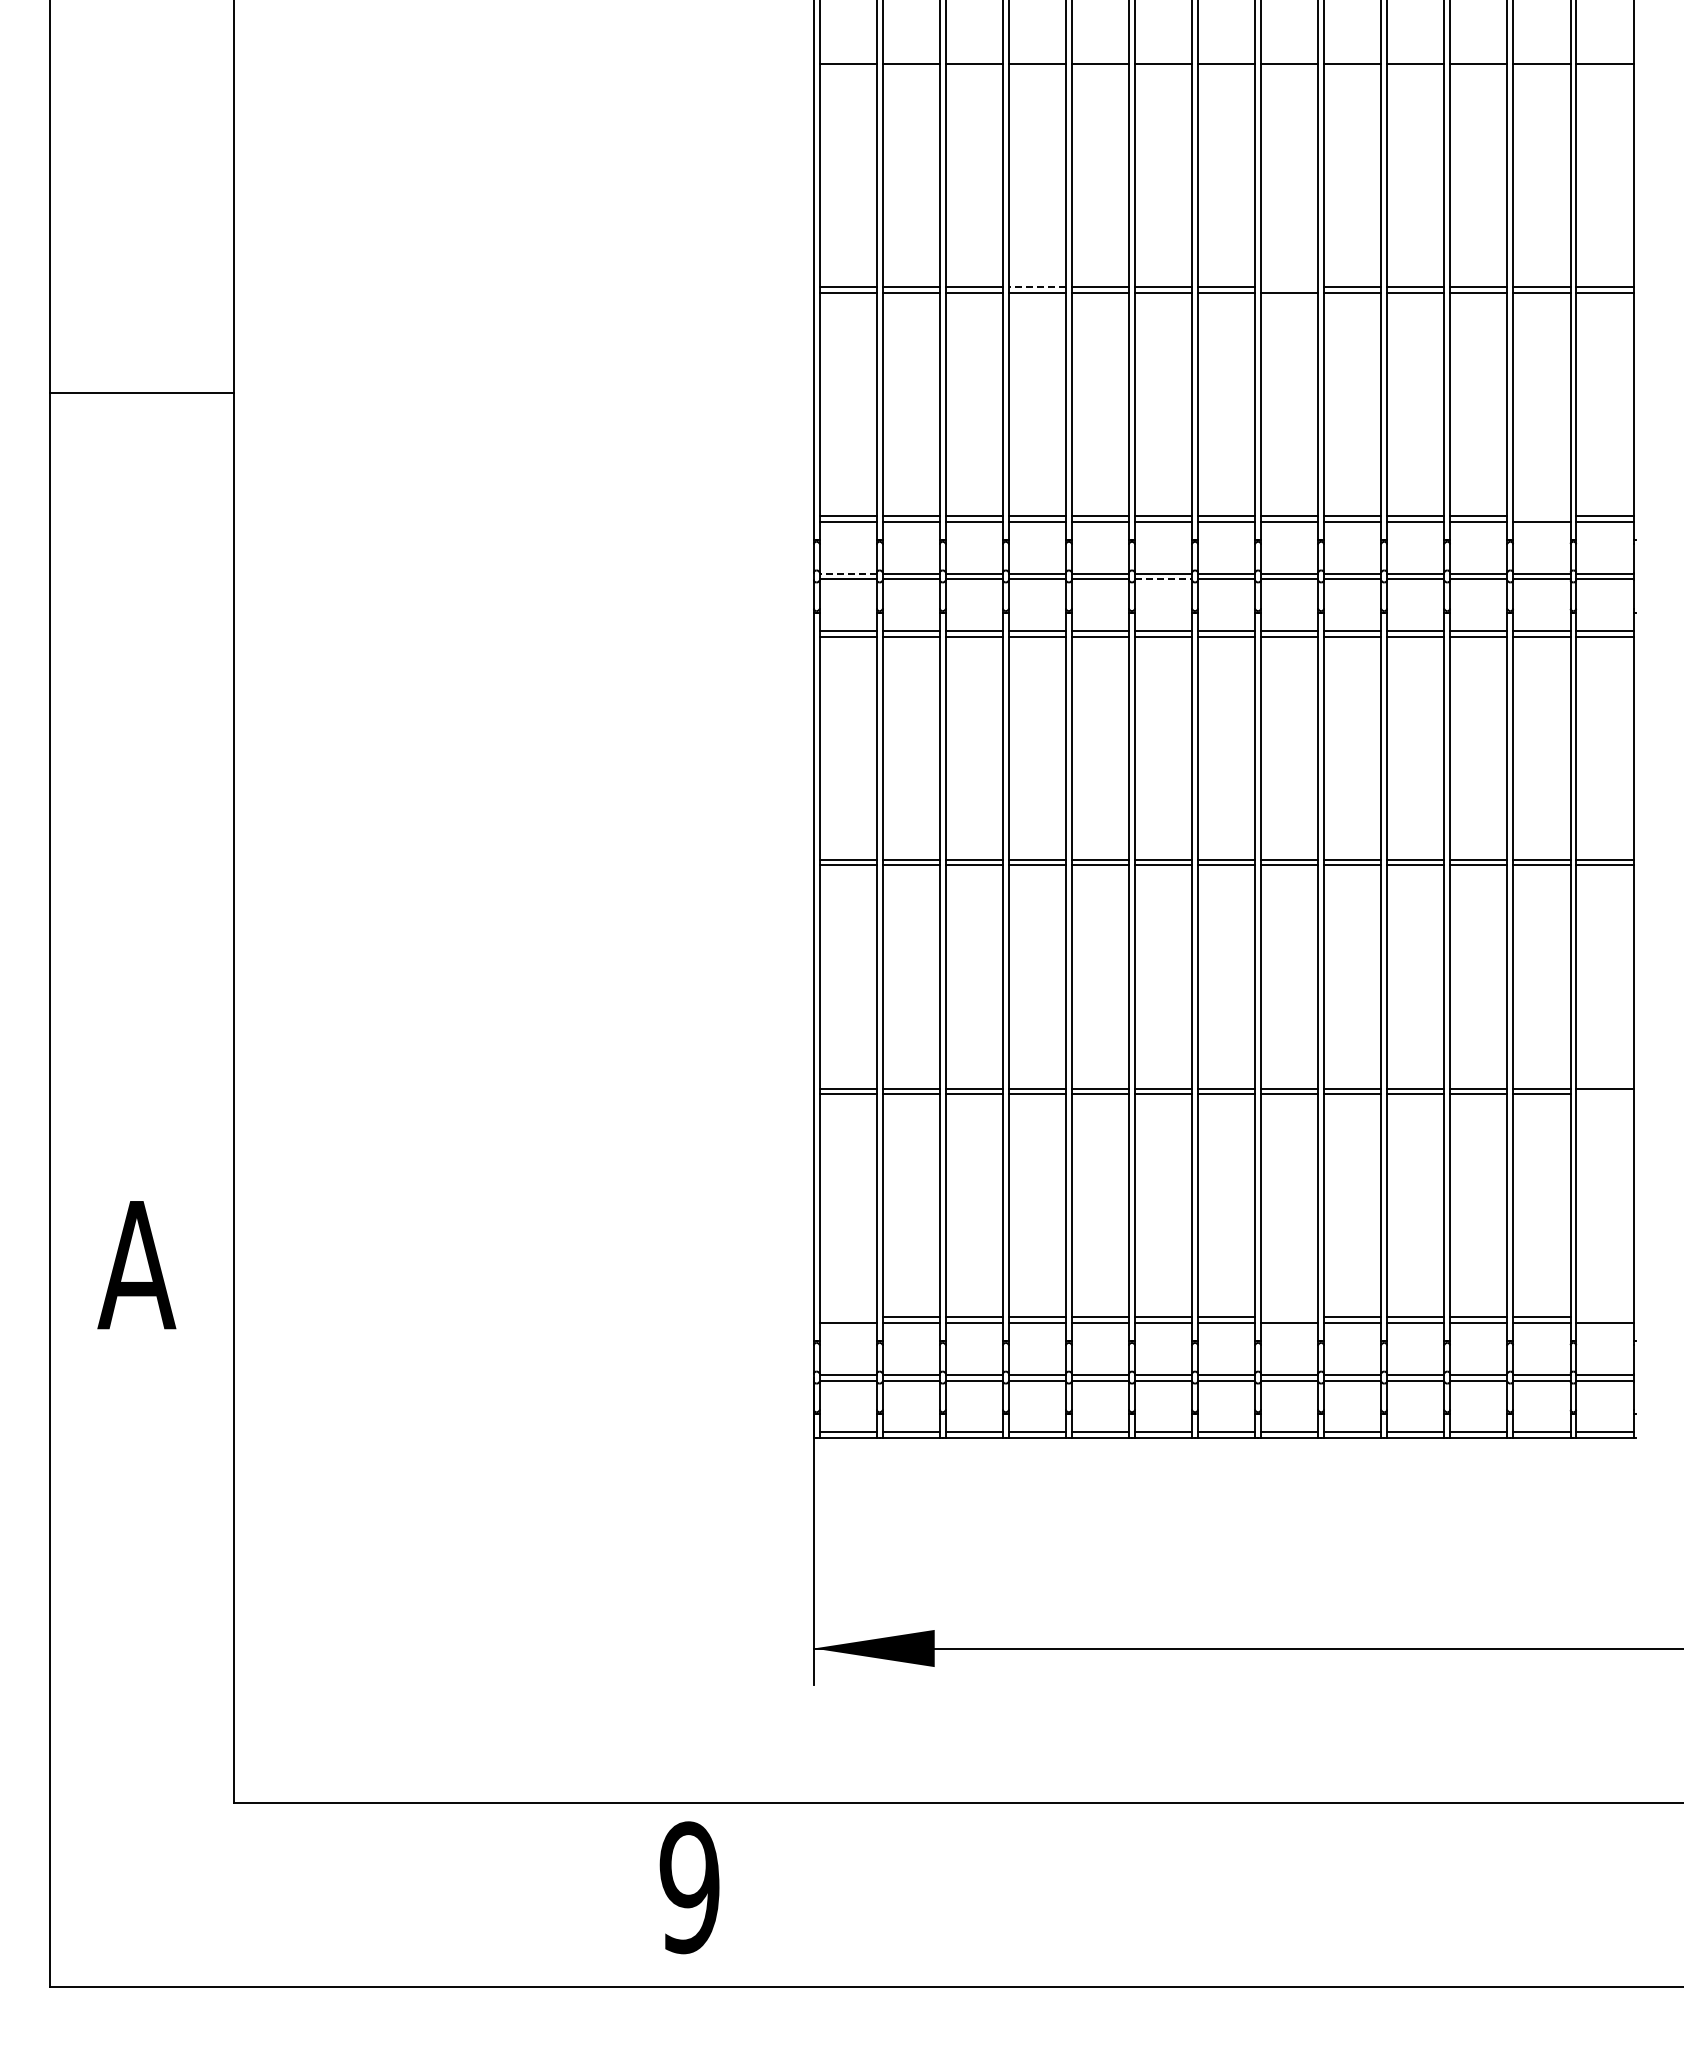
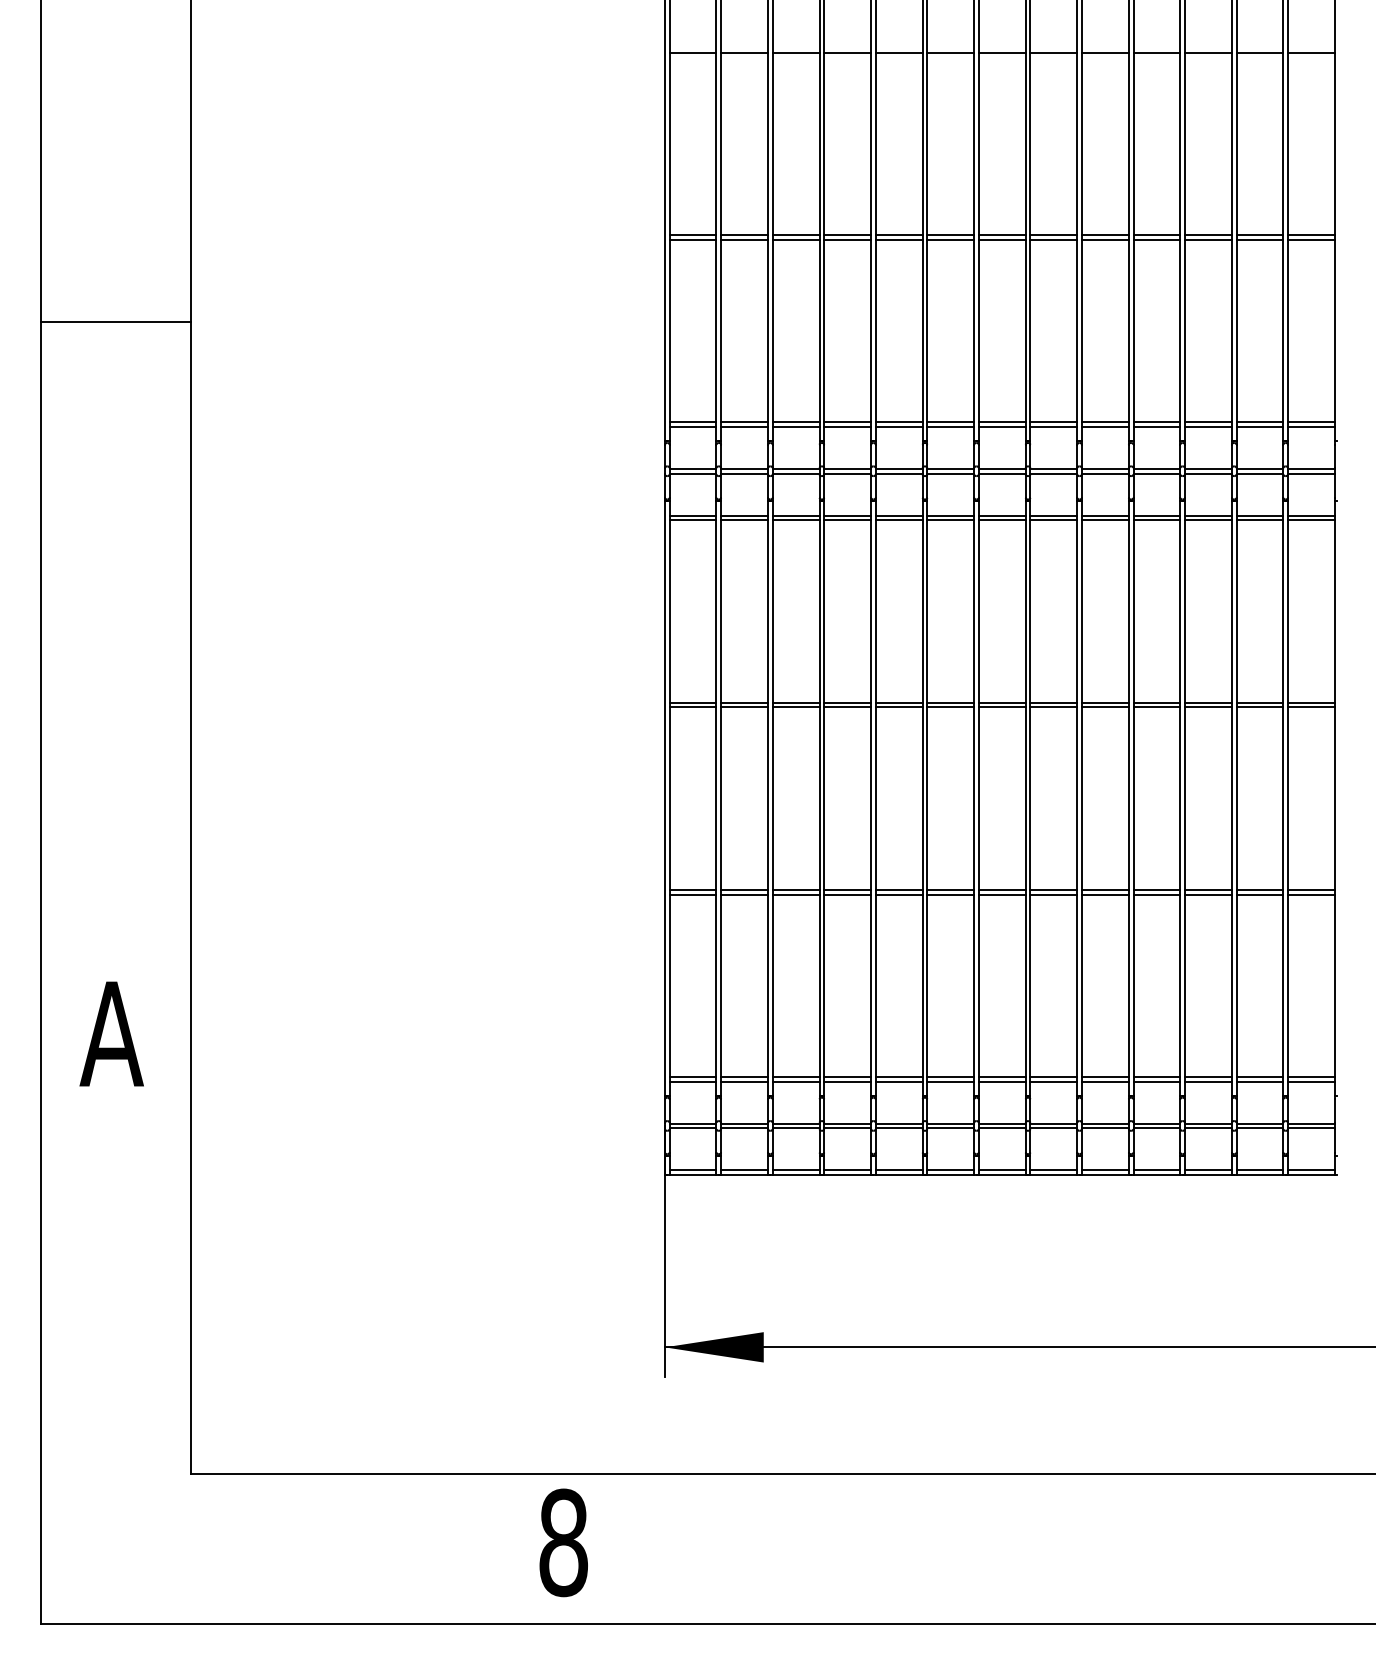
line: (1037, 287) -> (847, 235), dashed -> solid
line: (1289, 287) -> (1053, 235), added
line: (1541, 516) -> (1259, 422), added
line: (848, 573) -> (693, 468), dashed -> solid
line: (1163, 579) -> (950, 473), dashed -> solid
line: (1604, 1094) -> (1311, 894), added
line: (847, 1317) -> (692, 1076), added
line: (1289, 1317) -> (1053, 1076), added
line: (1604, 1317) -> (1311, 1076), added
text: (689, 1887) -> (563, 1542), 9 -> 8

